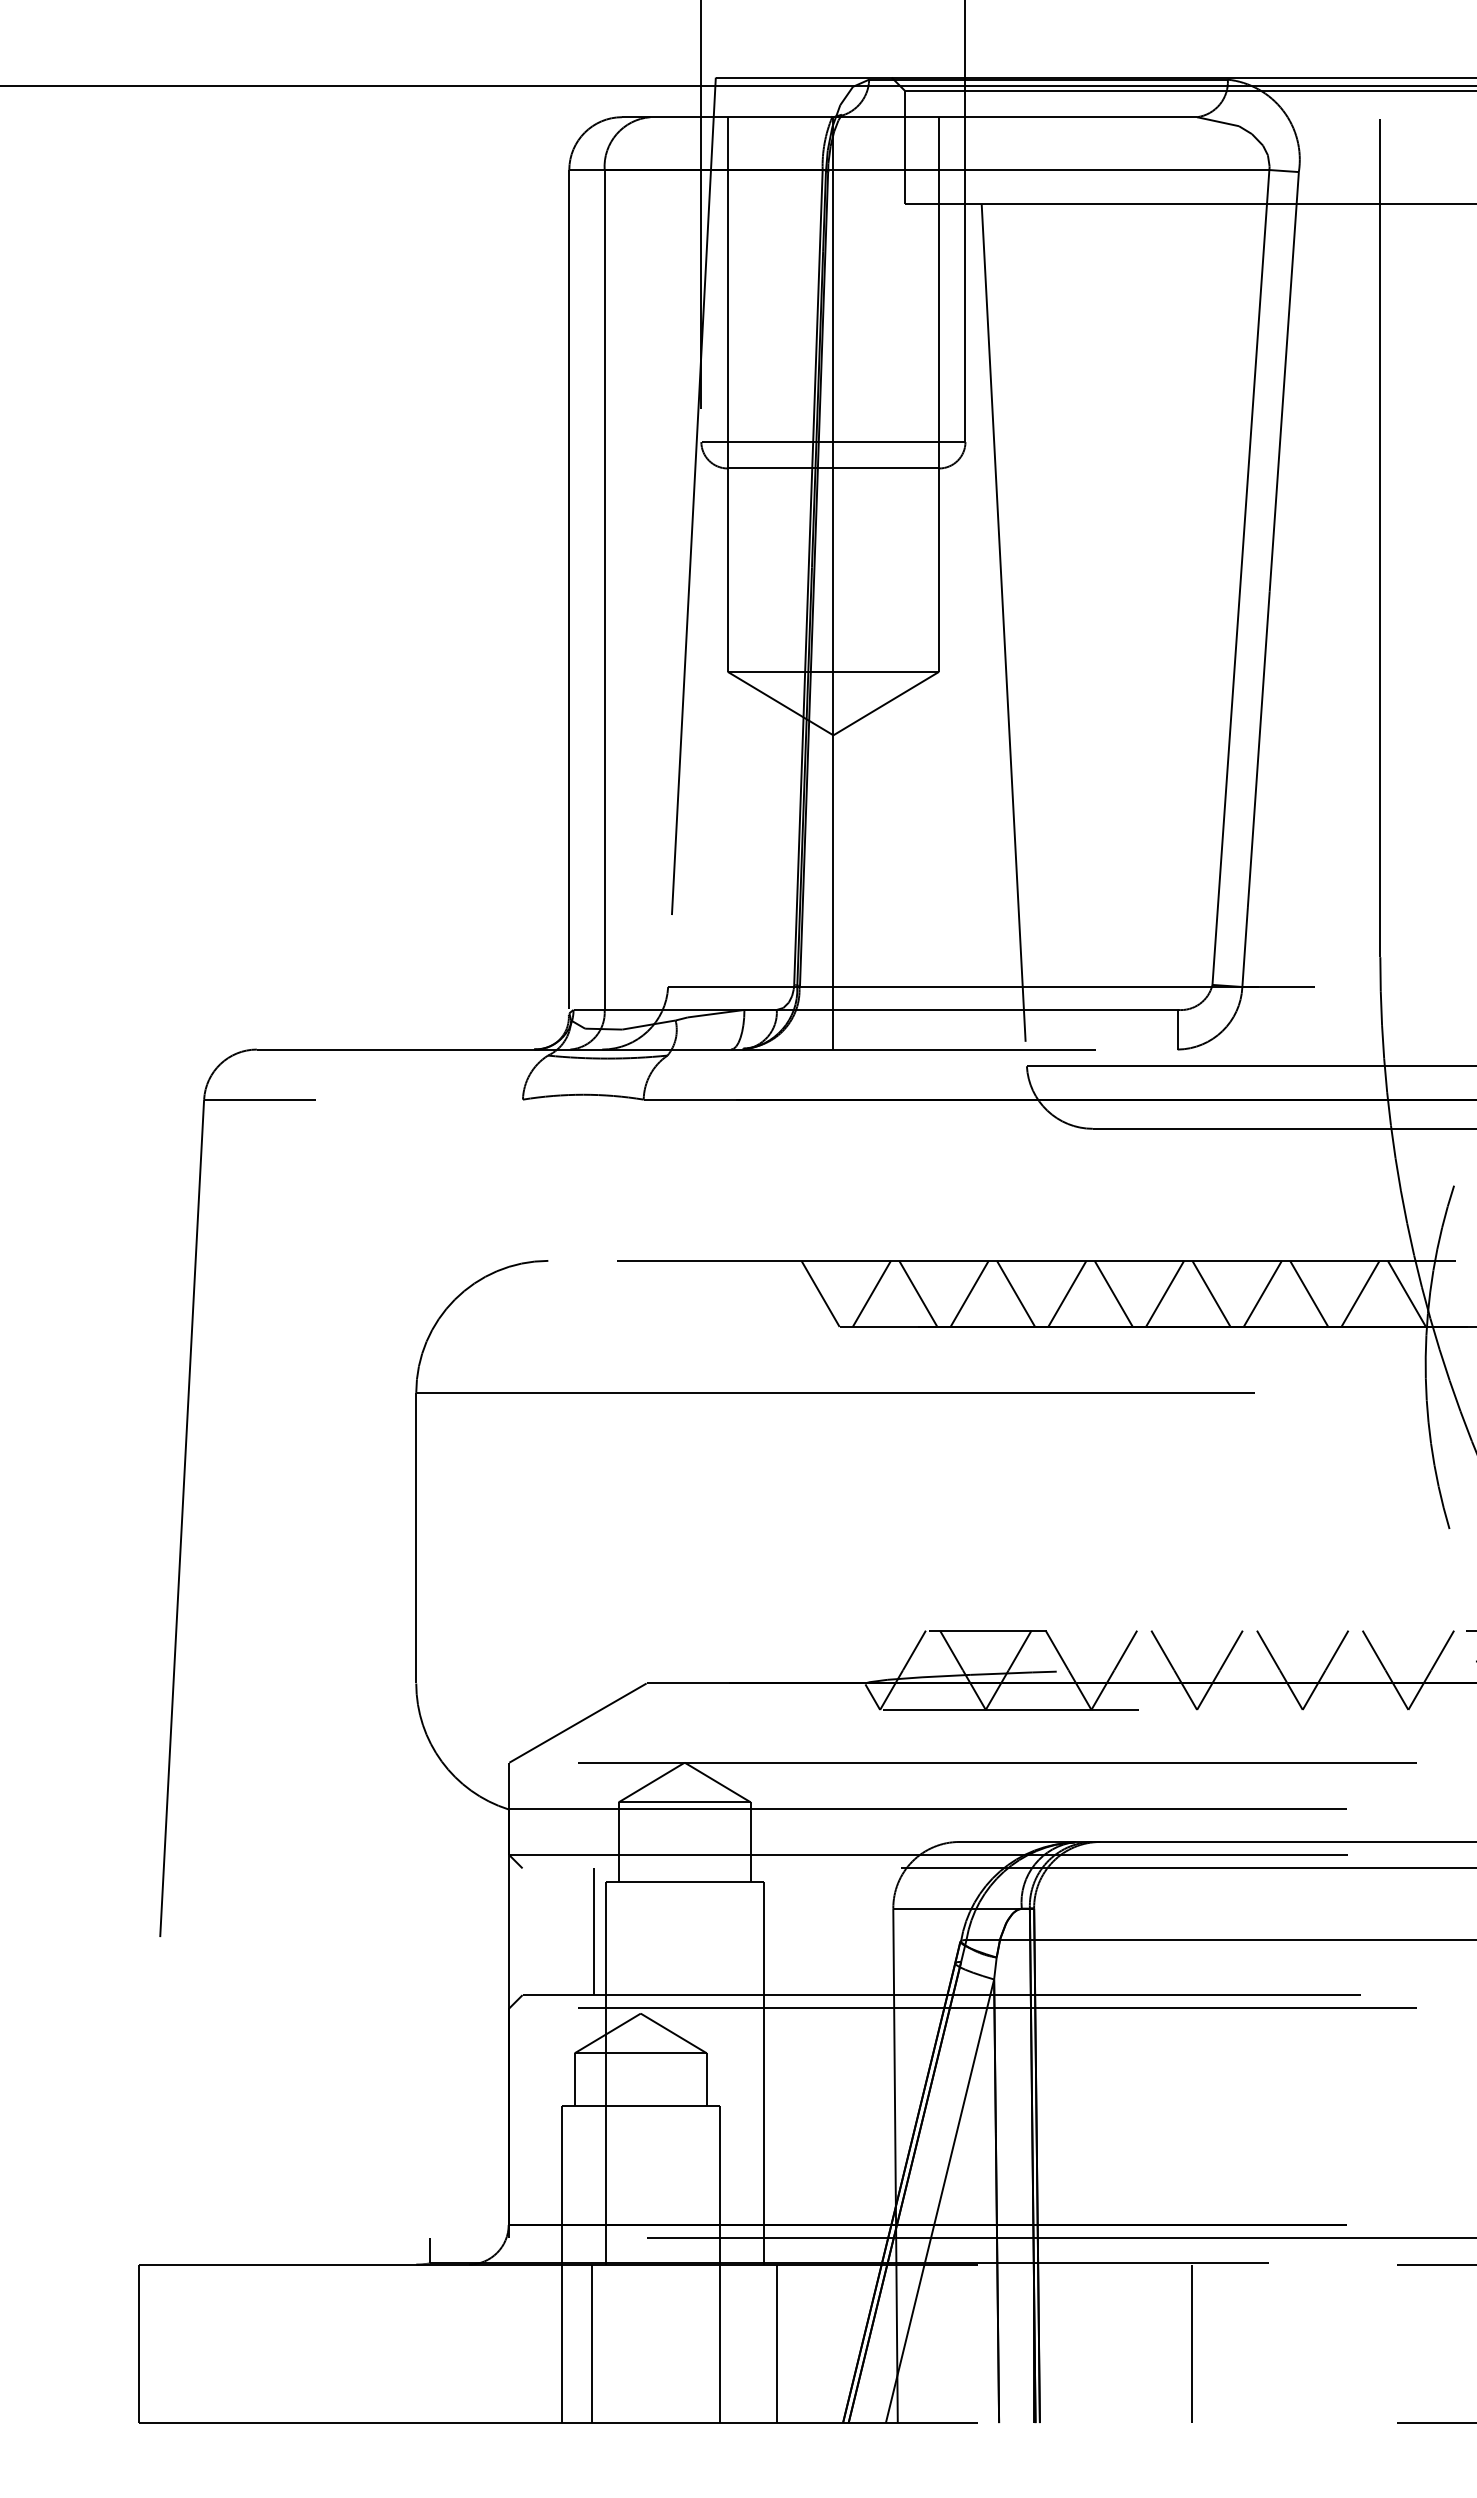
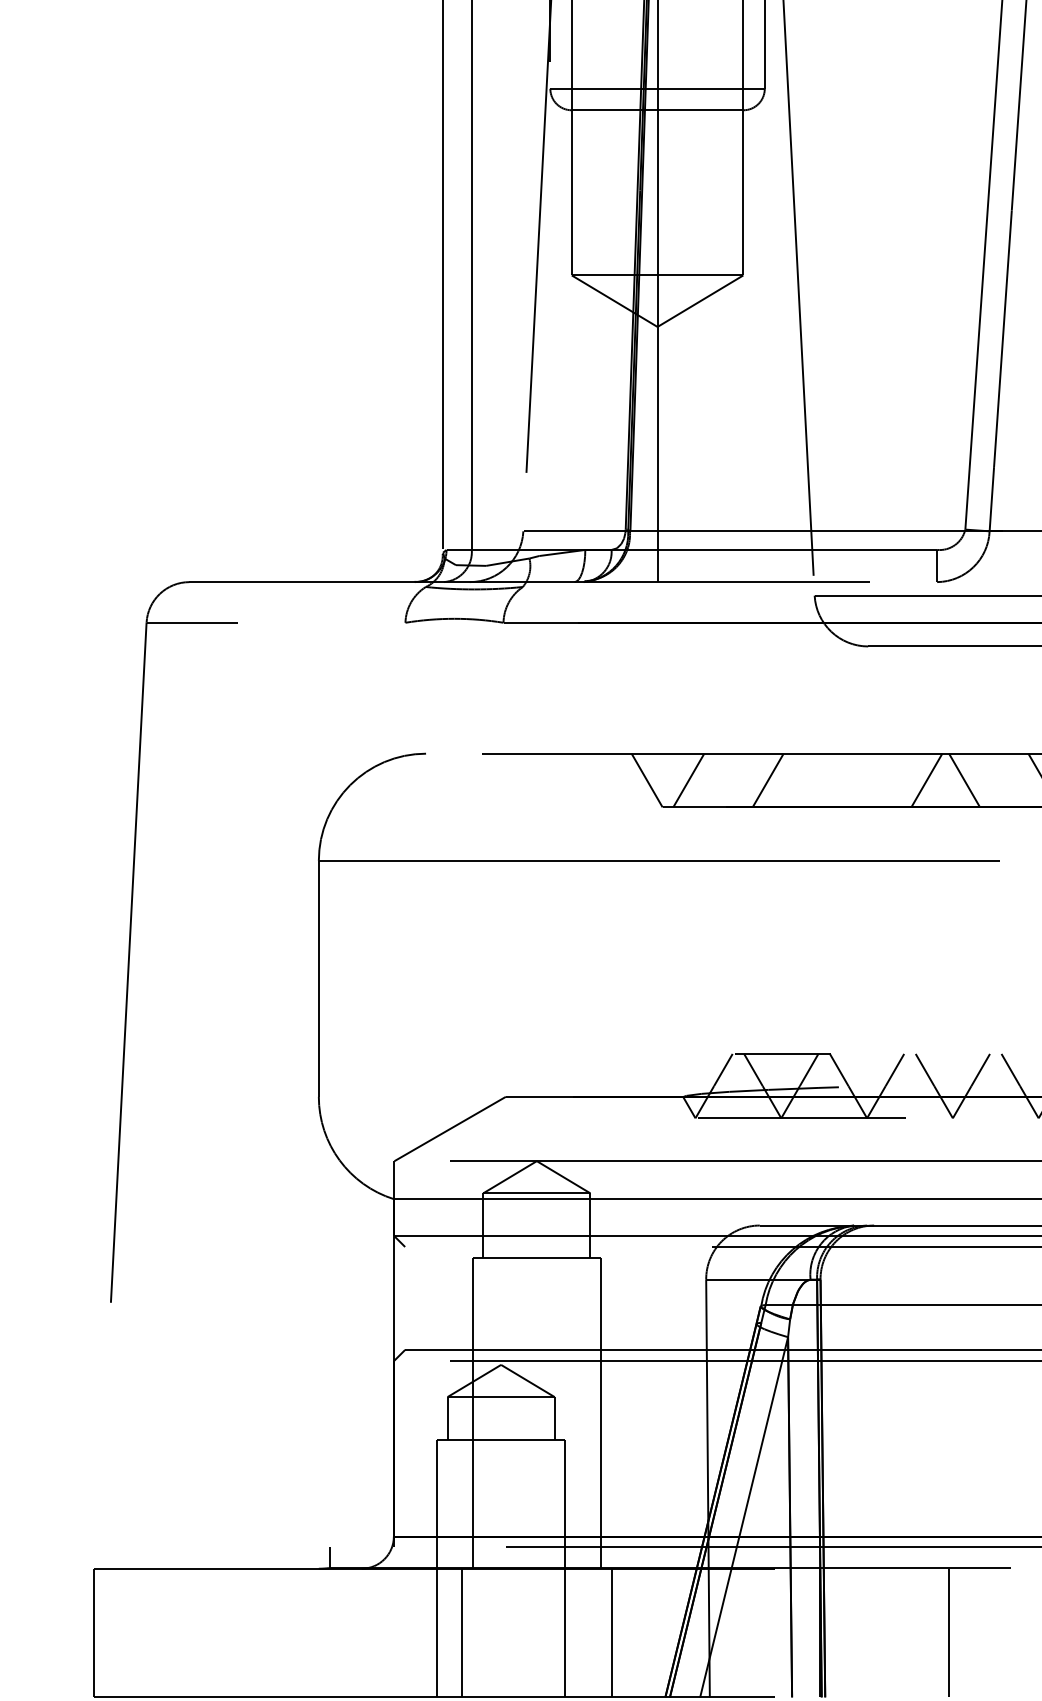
line: (918, 1293) -> (726, 780), removed
line: (1015, 1293) -> (805, 780), removed
line: (1067, 1293) -> (847, 780), removed
line: (1113, 1293) -> (884, 780), removed
line: (1262, 1293) -> (1005, 780), removed
line: (593, 1931) -> (462, 1298), removed

